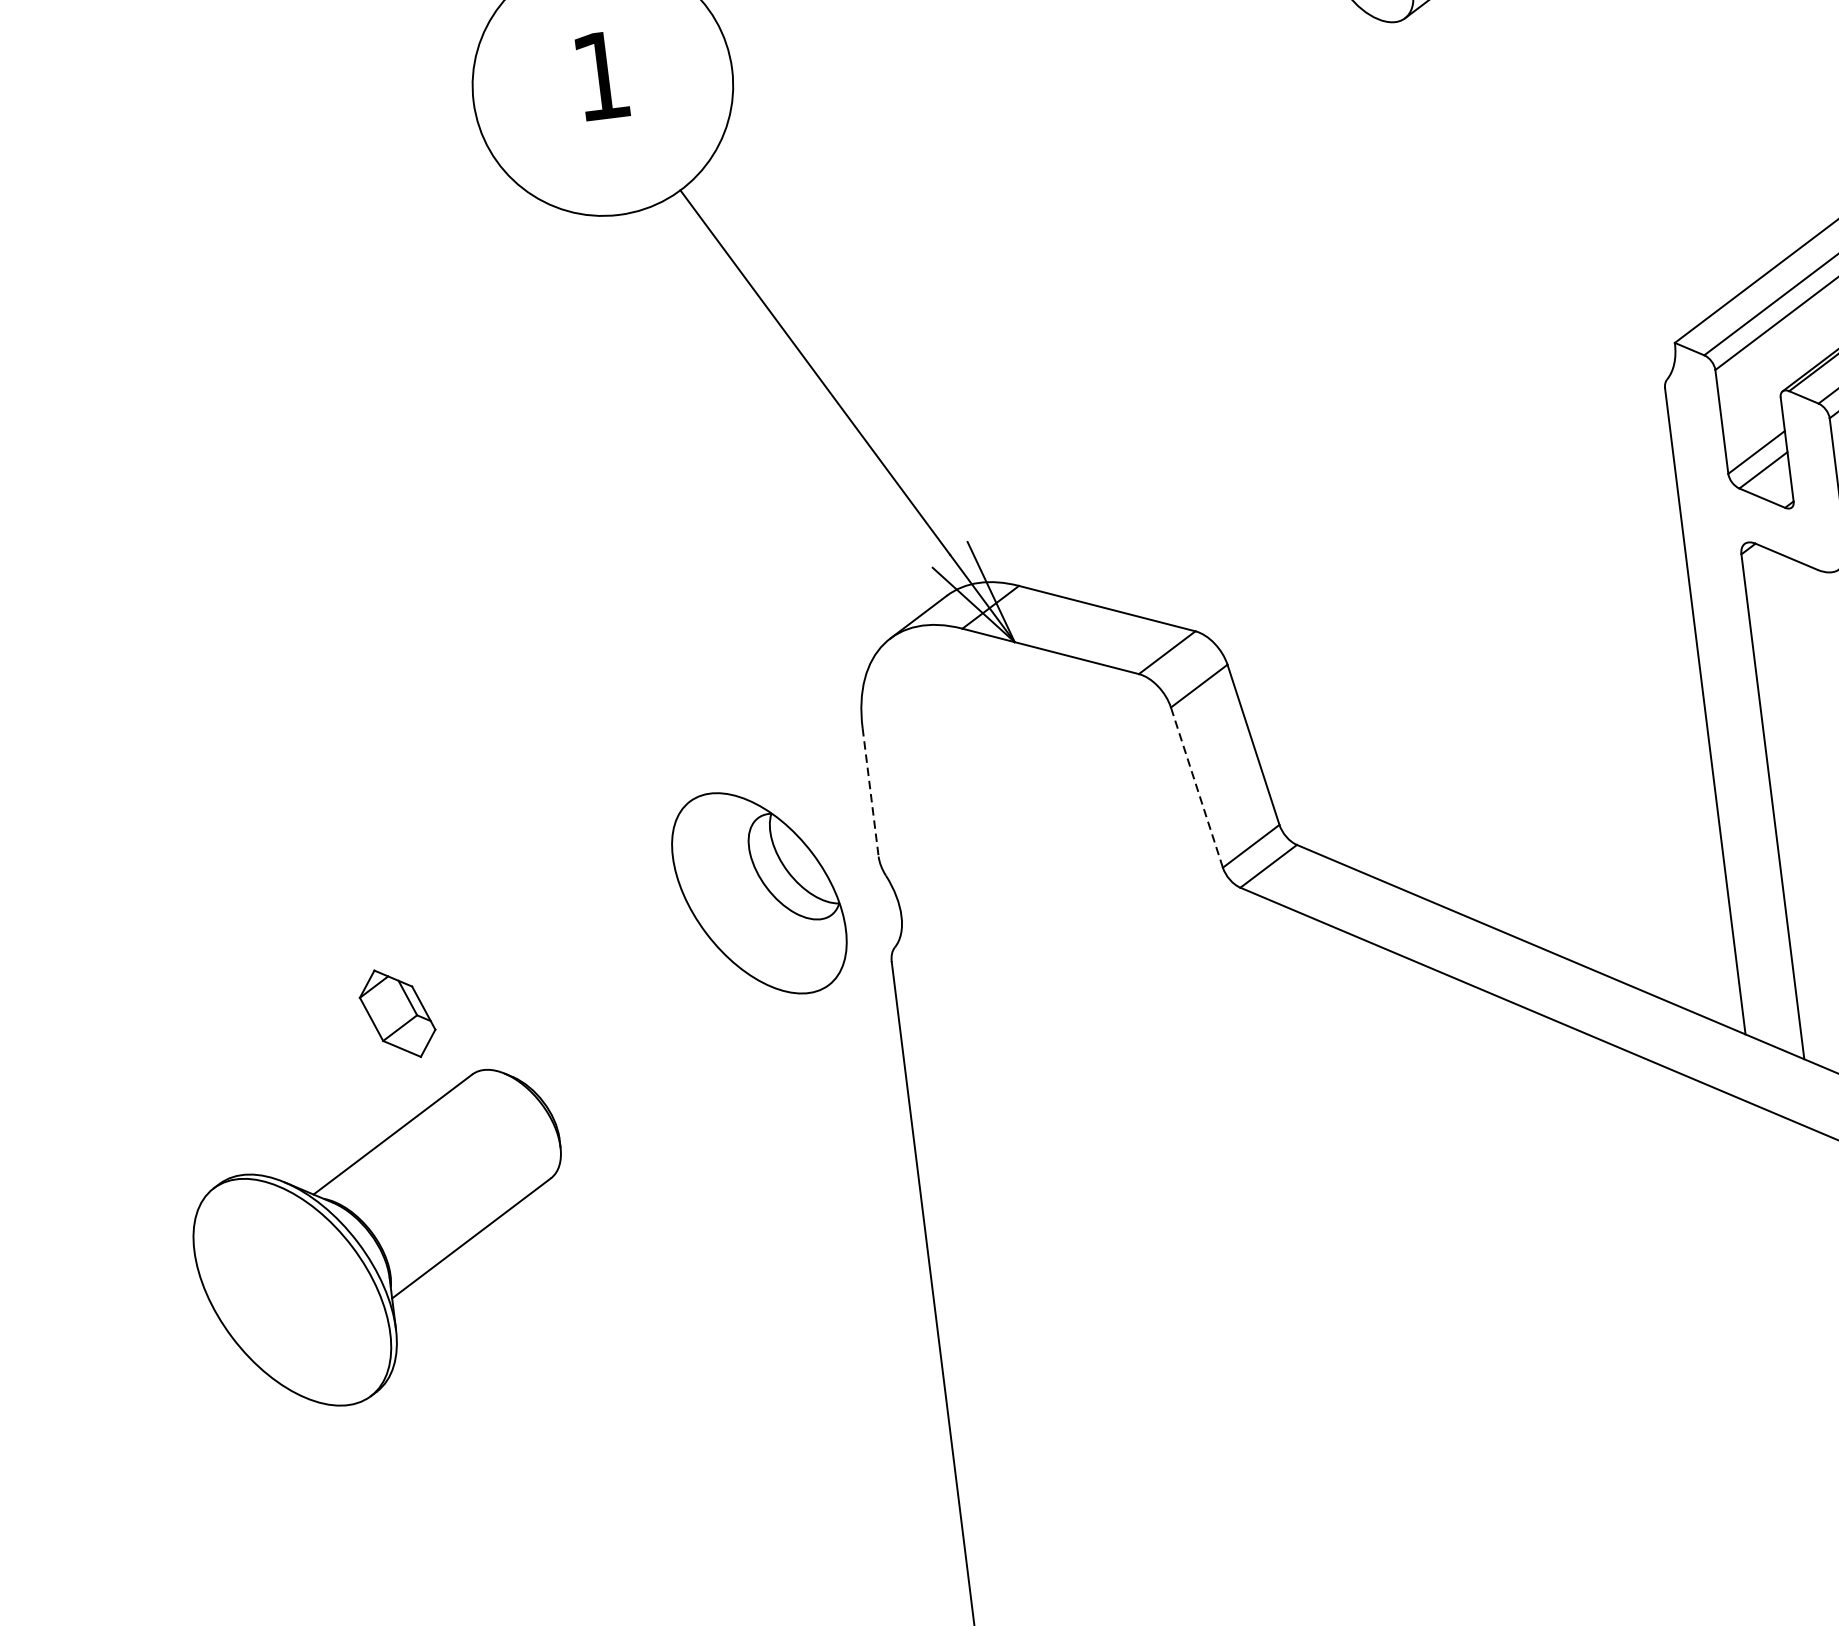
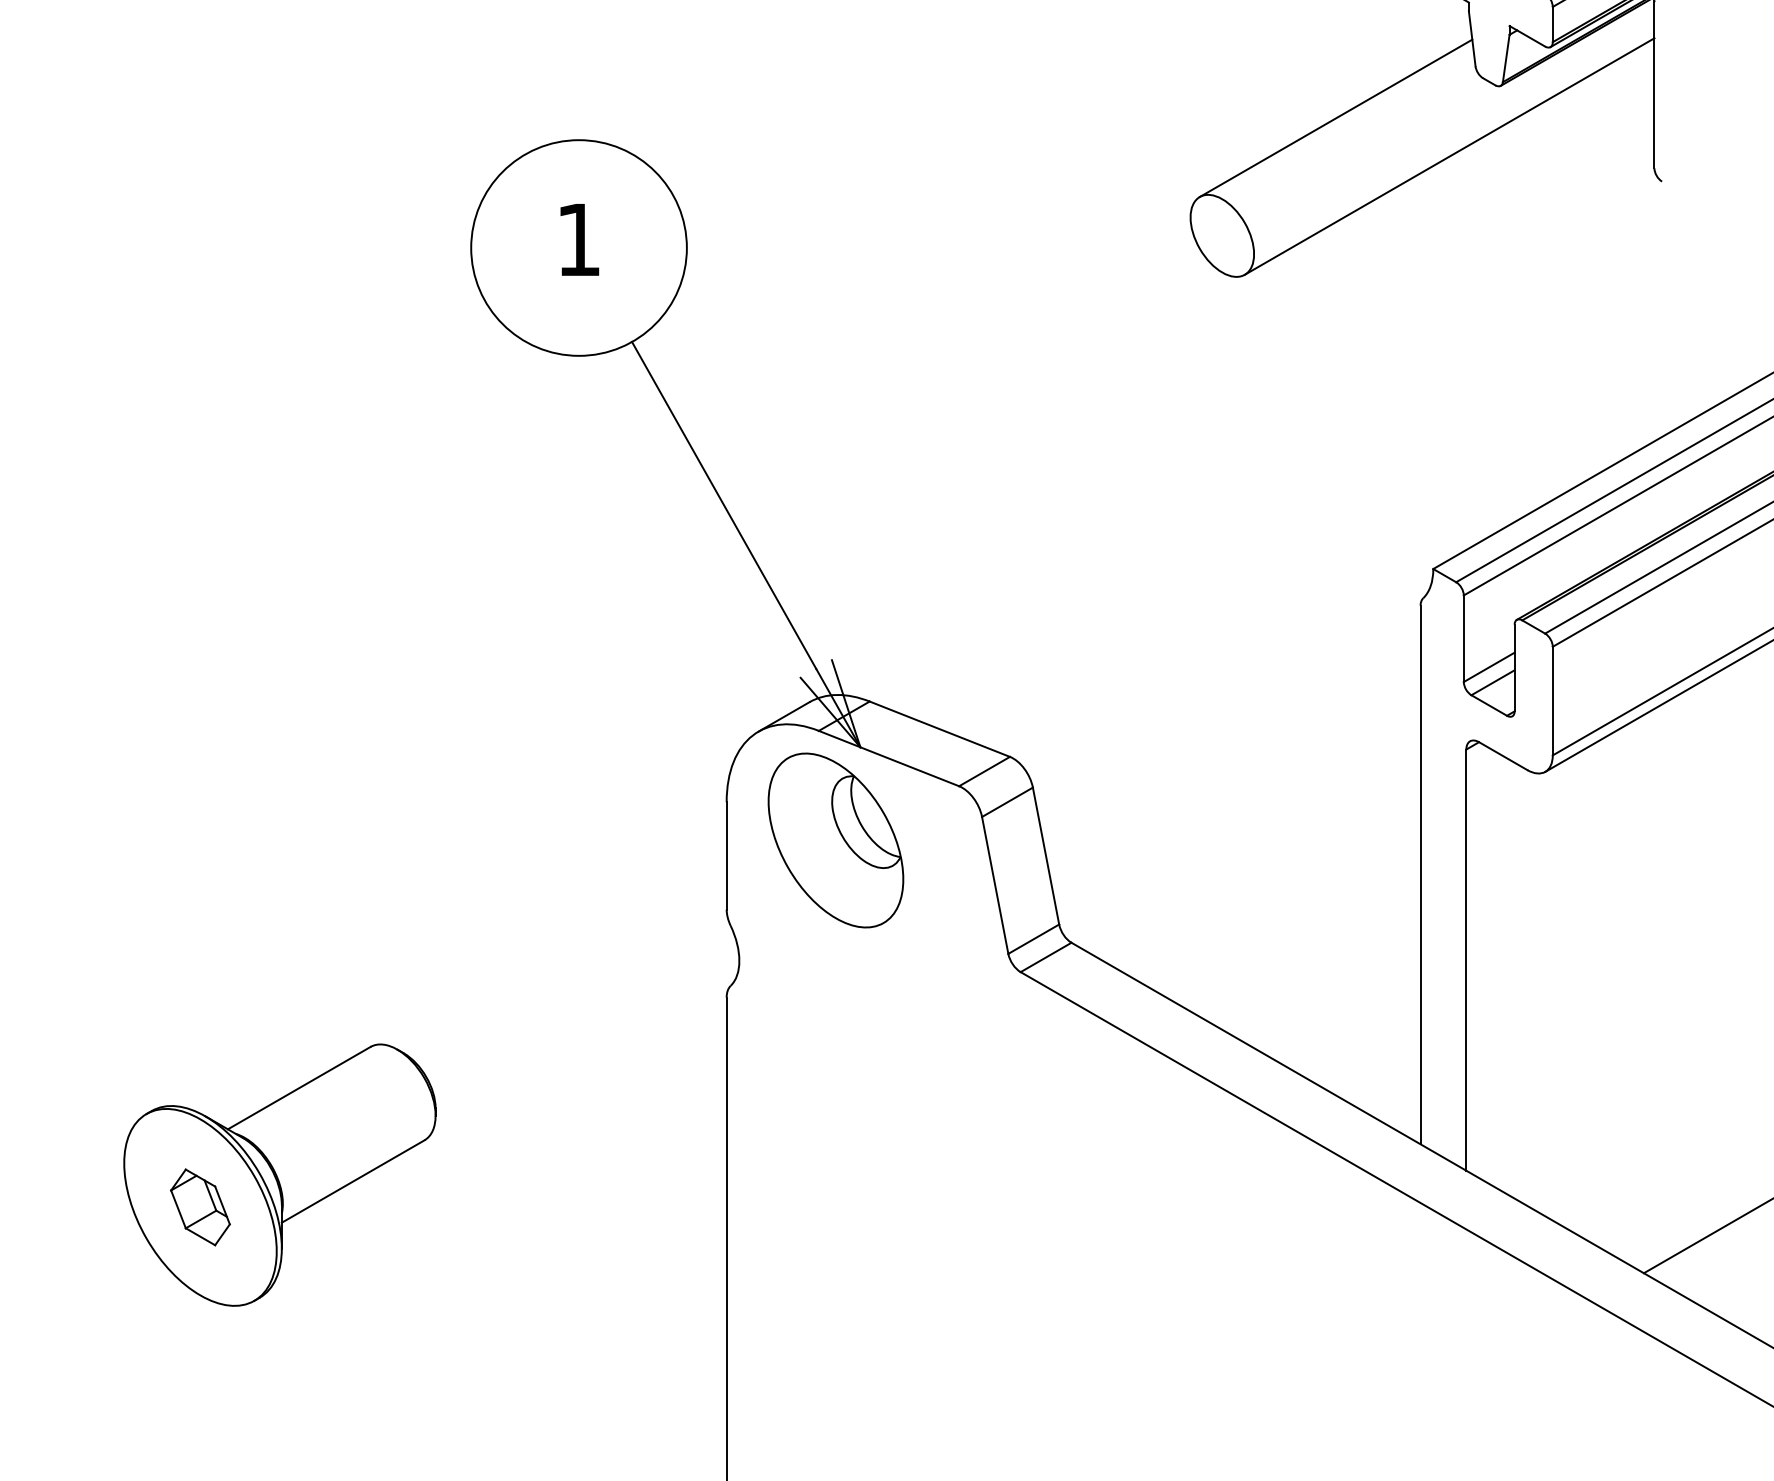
line: (1197, 787) -> (995, 885), dashed -> solid
line: (870, 791) -> (726, 855), dashed -> solid
part: (758, 893) -> (835, 840), moved
part: (397, 1013) -> (200, 1207), moved

